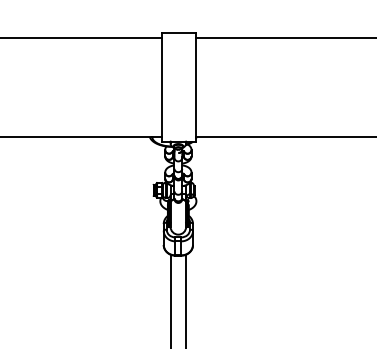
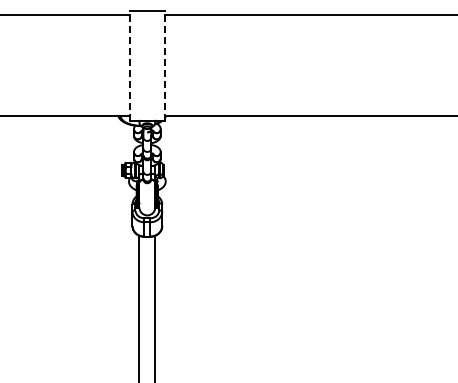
line: (161, 87) -> (130, 65), solid -> dashed
line: (196, 87) -> (165, 65), solid -> dashed

